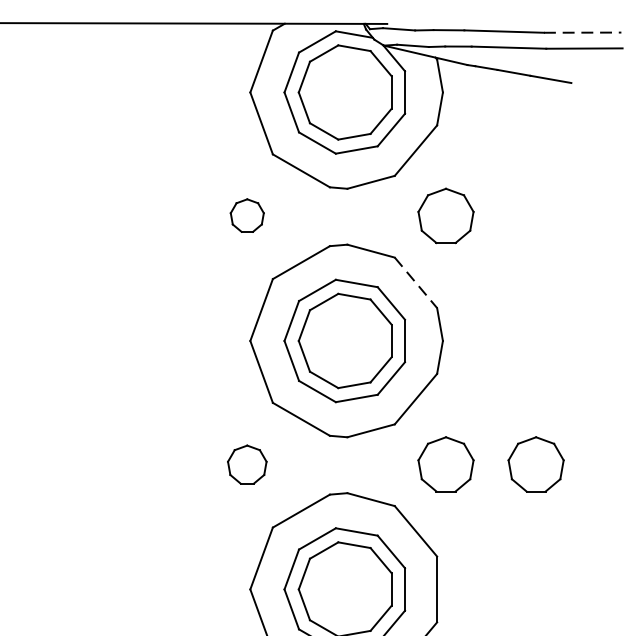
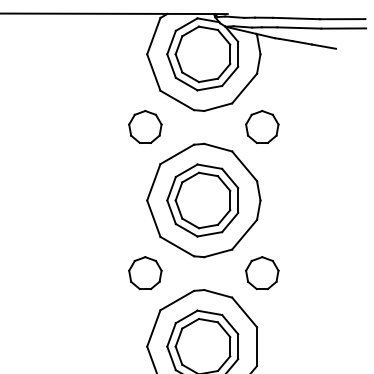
line: (582, 33) -> (342, 19), dashed -> solid
part: (247, 215) -> (145, 126), size x1.67
line: (415, 283) -> (244, 166), dashed -> solid
part: (247, 465) -> (145, 273), size x1.43
part: (536, 465) -> (315, 273), removed

